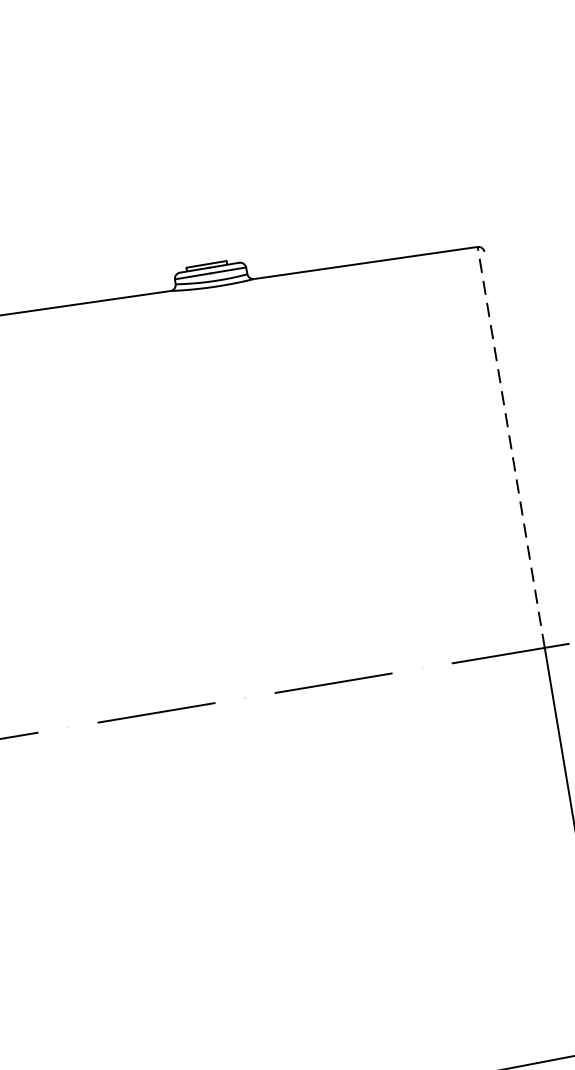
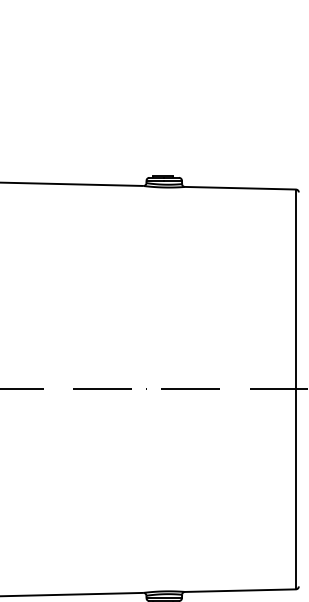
line: (510, 447) -> (295, 289), dashed -> solid

